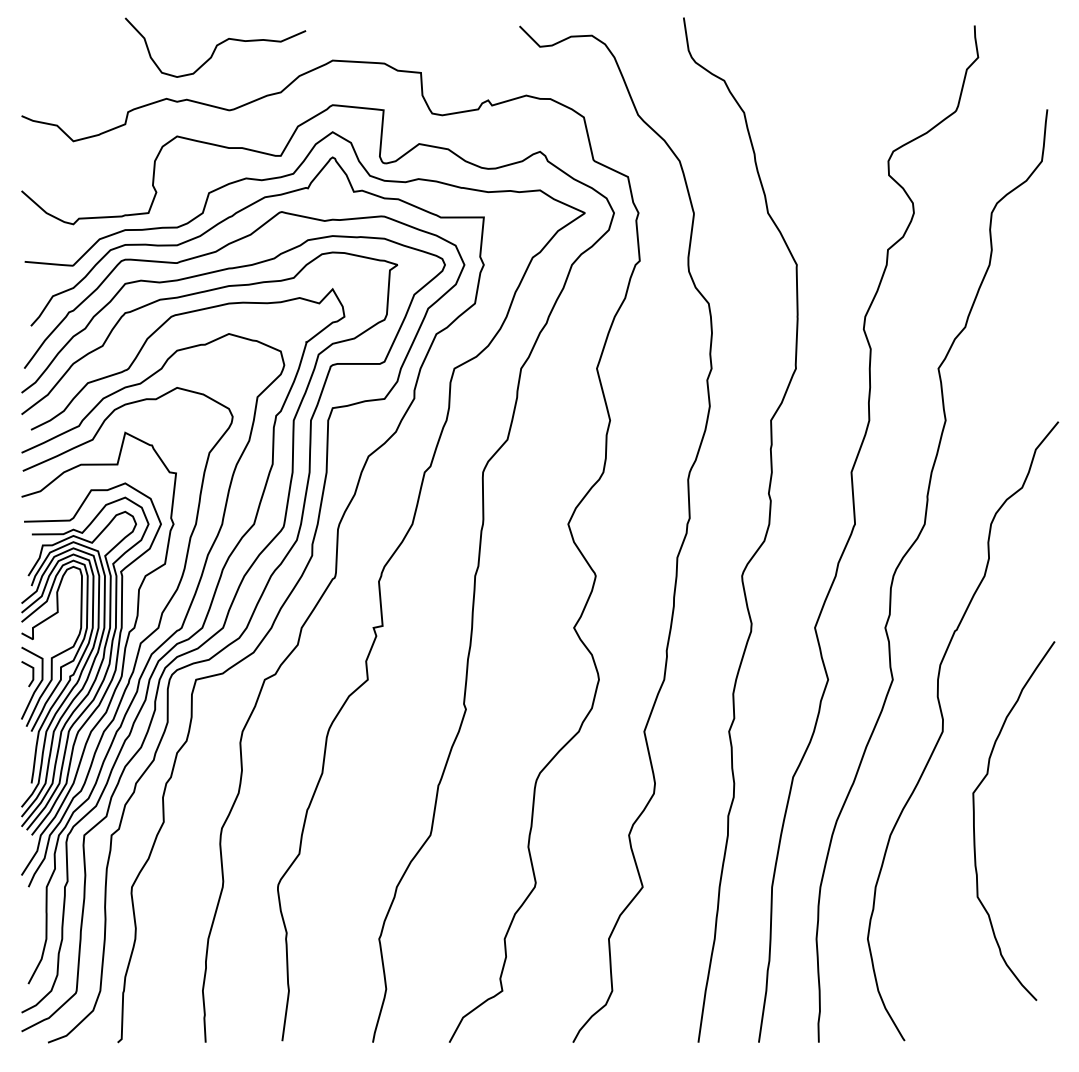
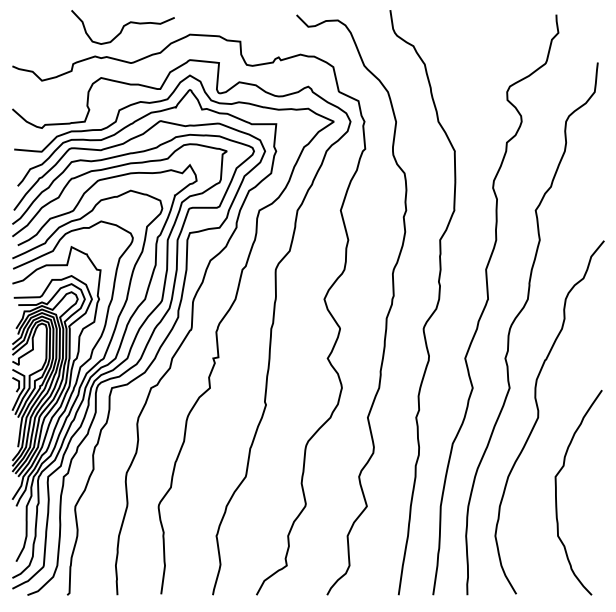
curve: (974, 820) -> (556, 492), moved

